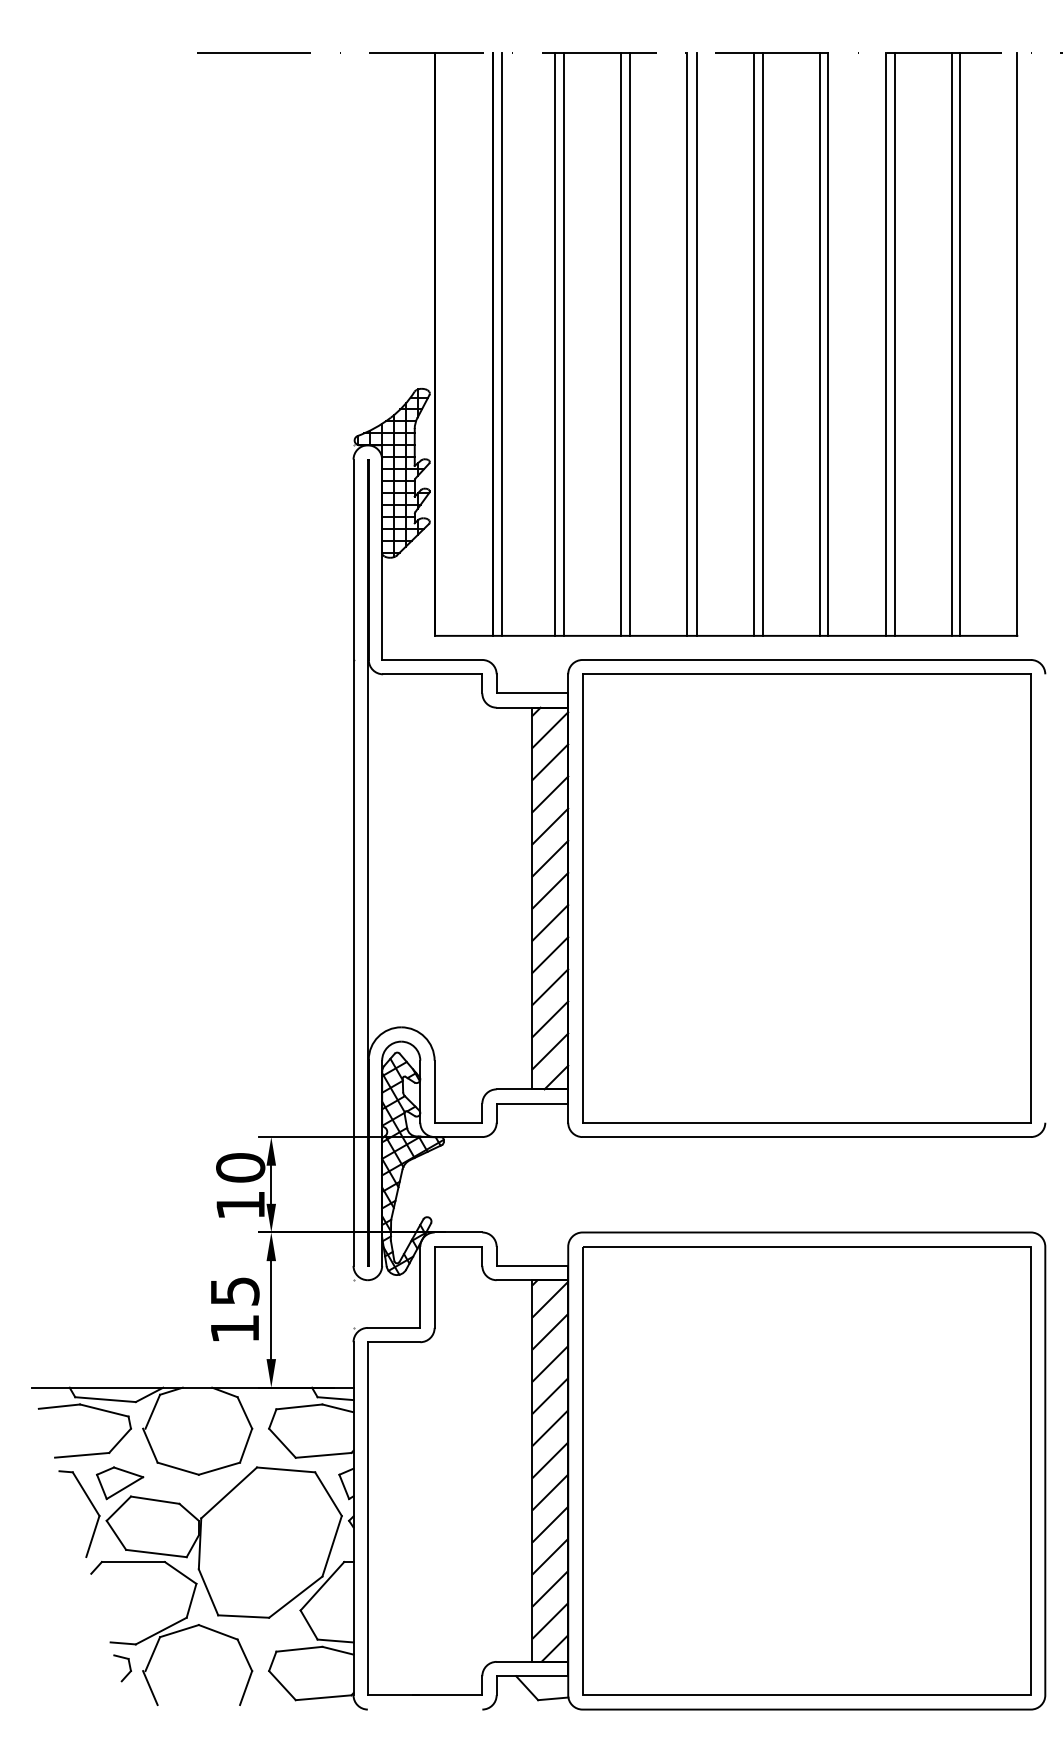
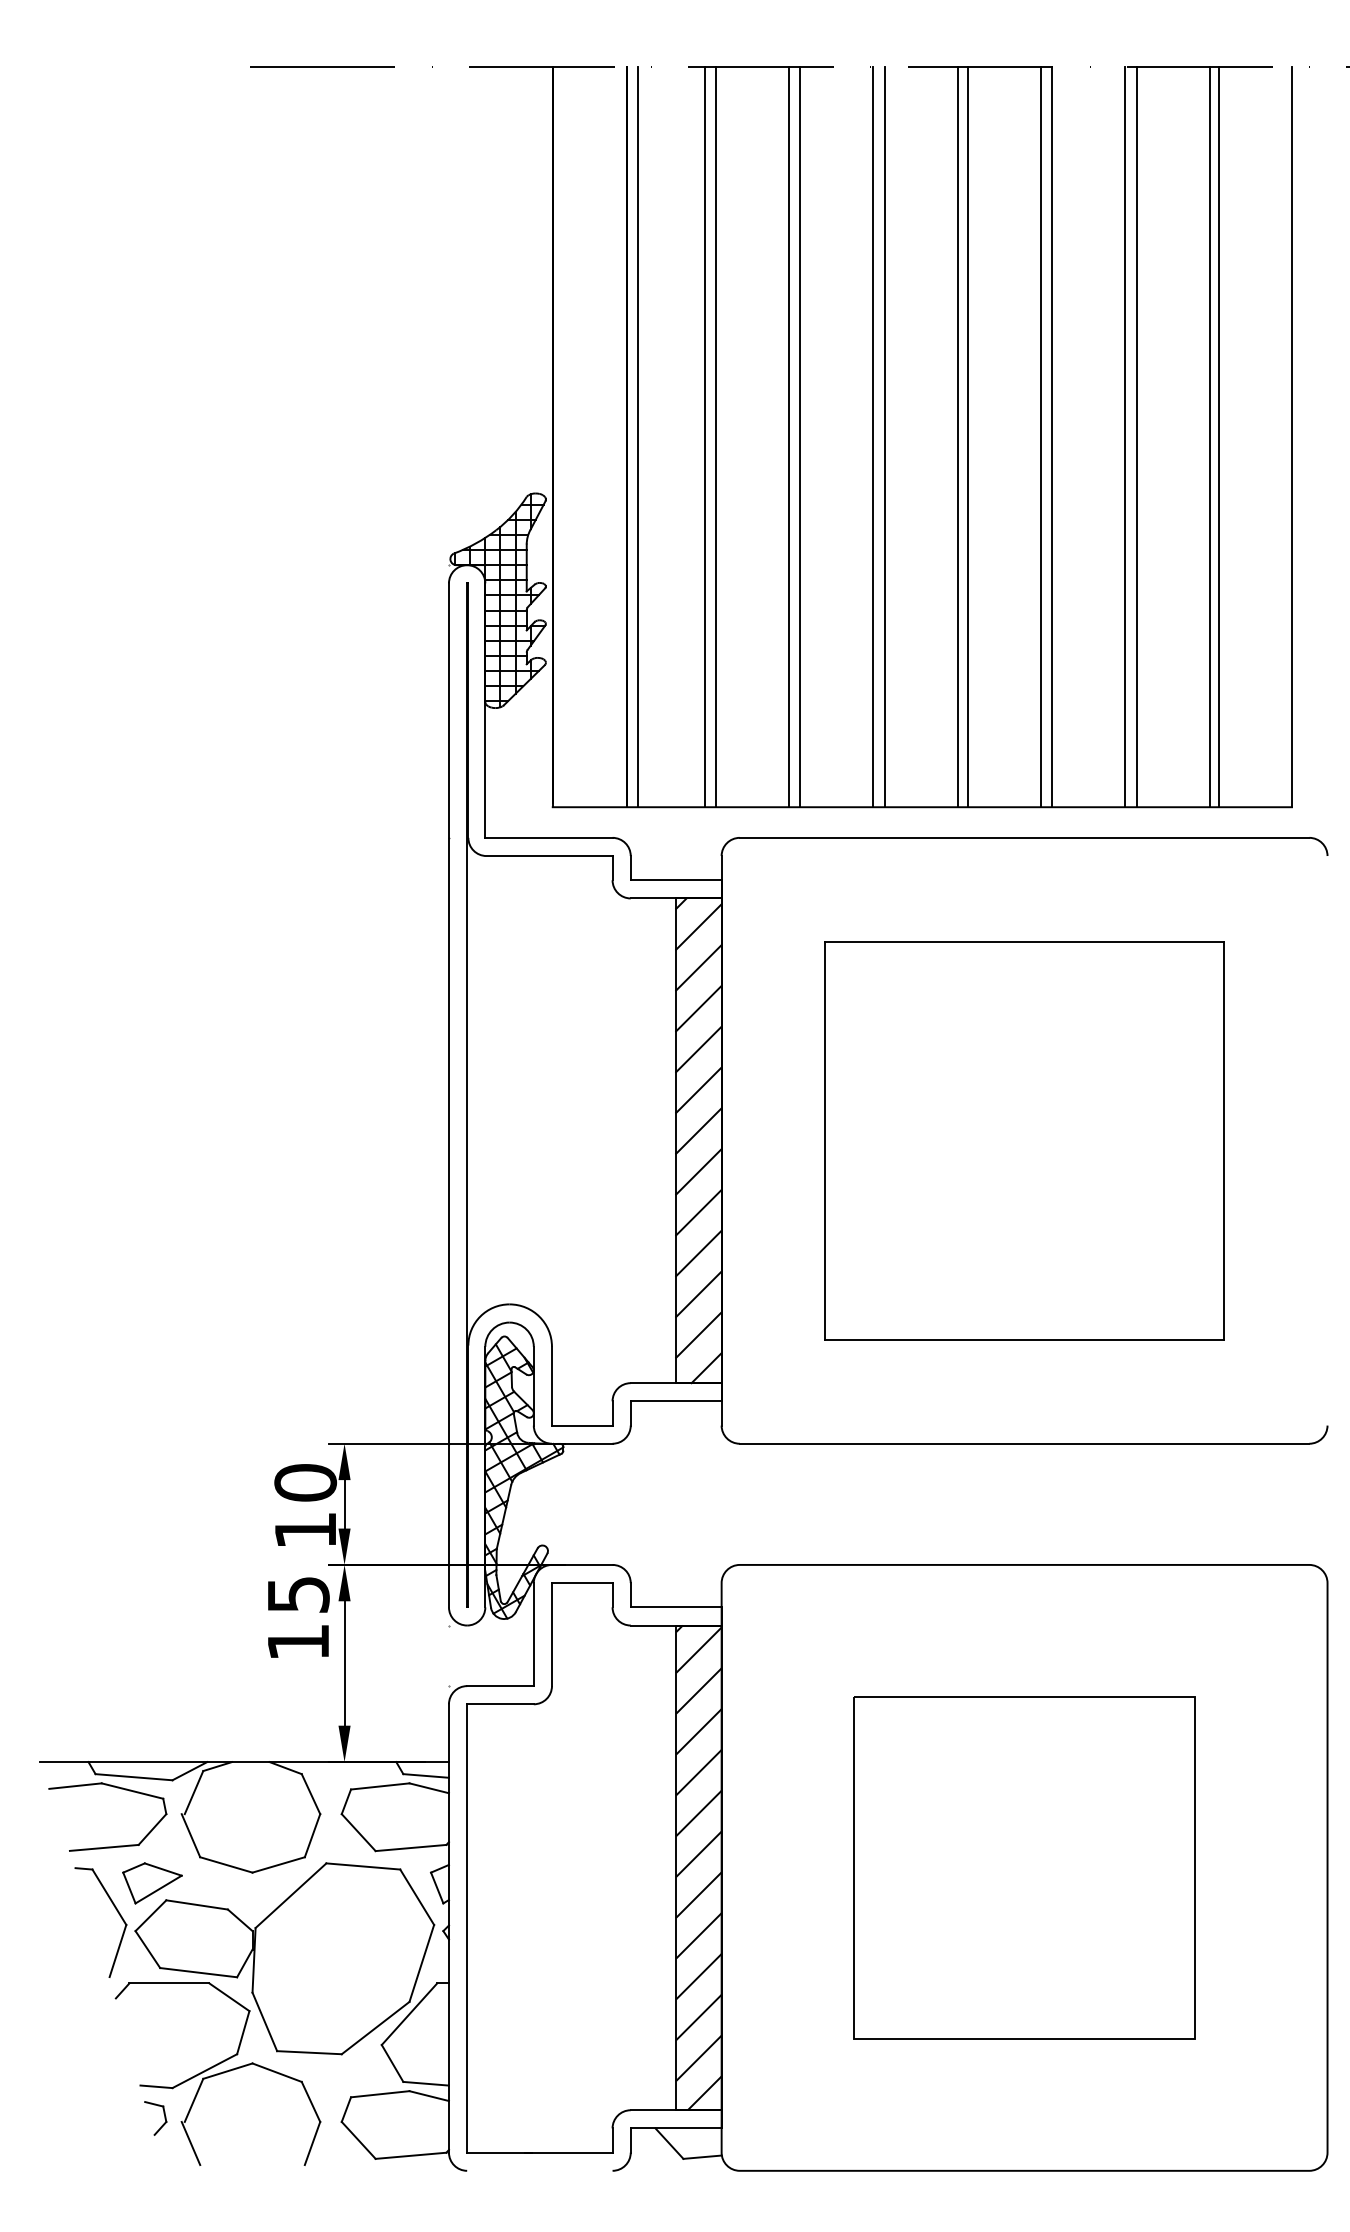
part: (806, 898) -> (1024, 1140), size x0.7
text: (235, 1309) -> (298, 1617), moved
part: (806, 1470) -> (1024, 1867), size x0.6

